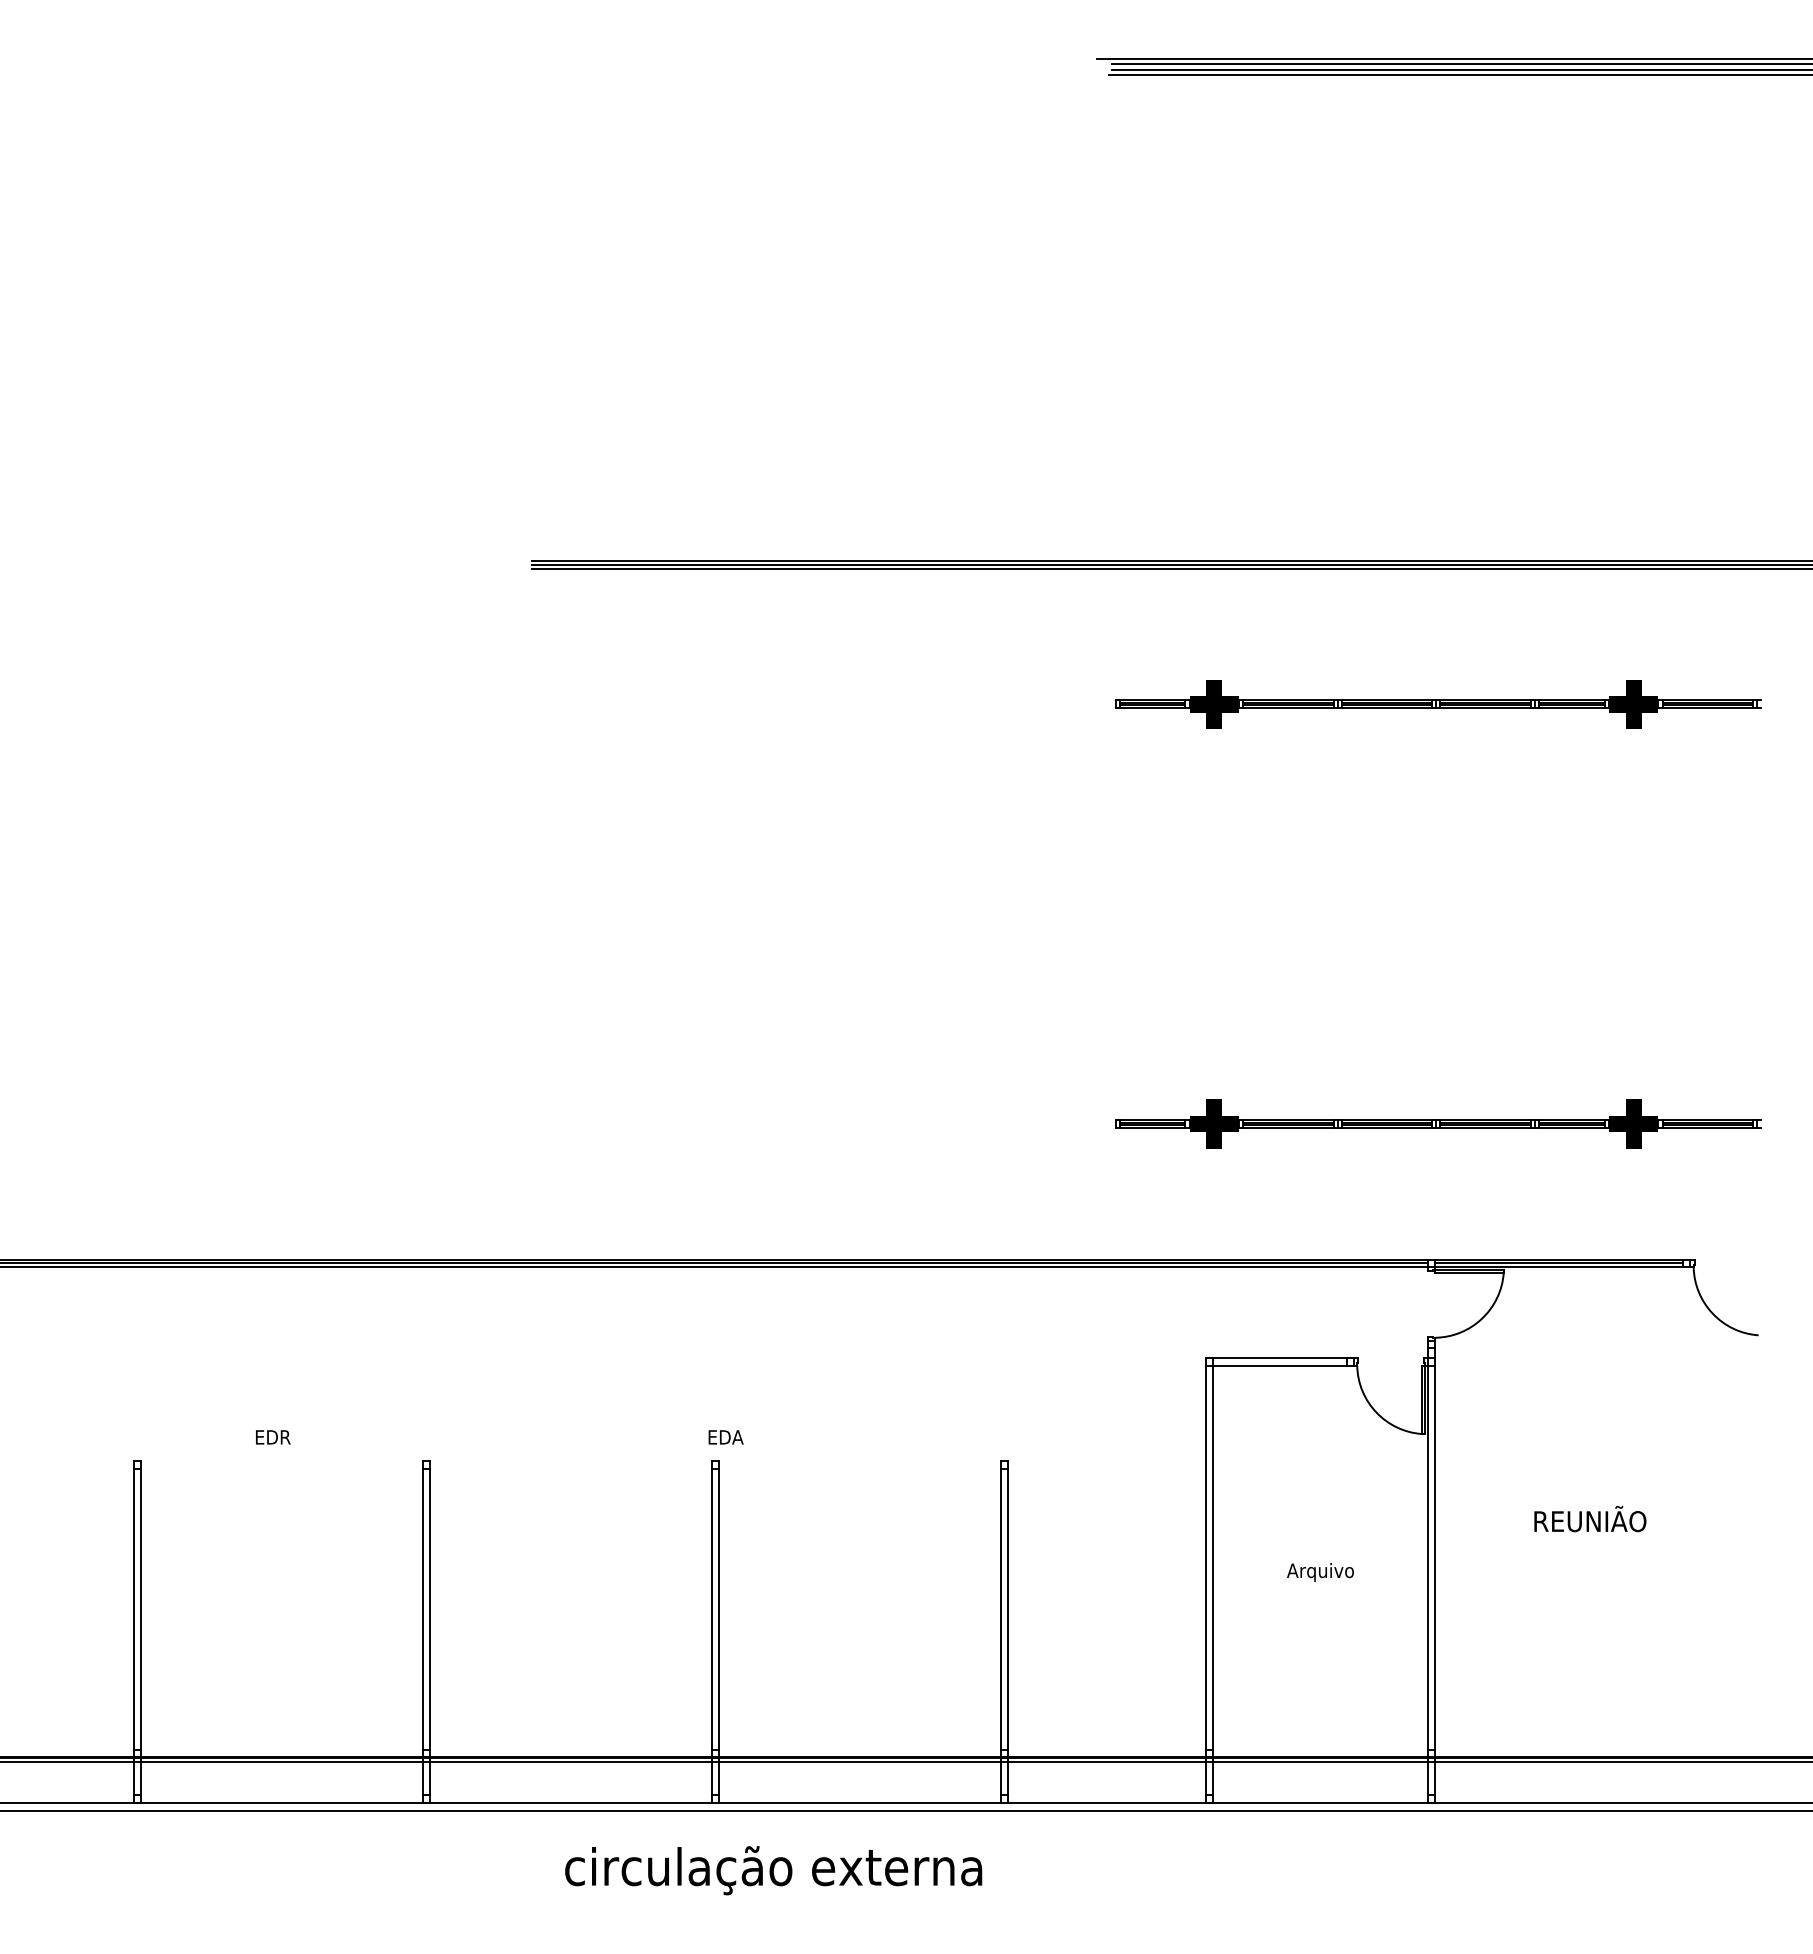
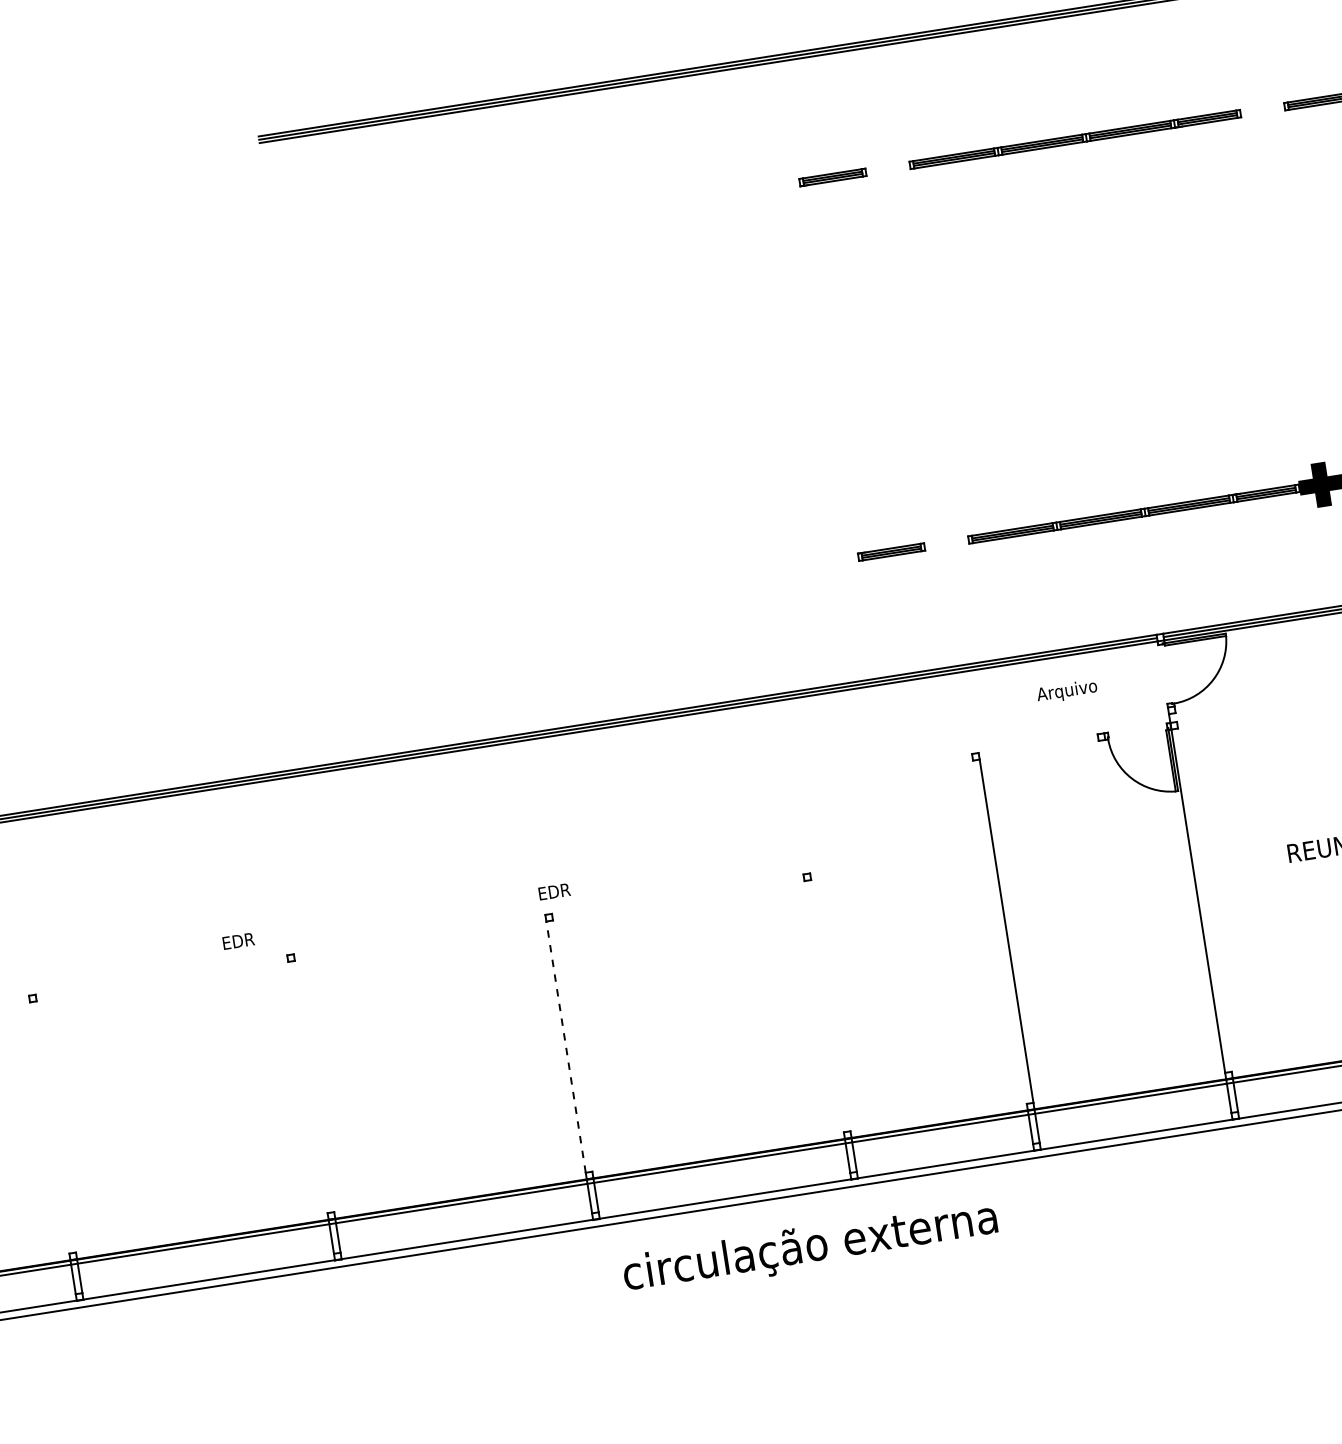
fill: (1213, 704) -> (887, 169), removed
fill: (1633, 704) -> (1262, 110), removed
fill: (1213, 1123) -> (946, 543), removed
line: (1279, 1358) -> (1037, 743), removed
line: (1279, 1365) -> (1038, 750), removed
text: (273, 1437) -> (238, 941), moved
text: (737, 1437) -> (564, 890), EDA -> EDR
line: (1435, 1549) -> (1203, 892), removed
line: (1205, 1557) -> (999, 931), removed
text: (1320, 1572) -> (1067, 691), moved
line: (133, 1608) -> (49, 1127), removed
line: (141, 1608) -> (56, 1126), removed
line: (422, 1608) -> (307, 1087), removed
line: (430, 1608) -> (314, 1085), removed
line: (719, 1608) -> (572, 1045), removed
line: (1001, 1608) -> (824, 1006), removed
line: (1008, 1608) -> (830, 1005), removed
line: (712, 1609) -> (566, 1047), solid -> dashed
text: (773, 1870) -> (810, 1247), moved

